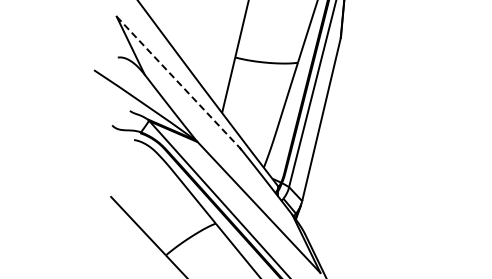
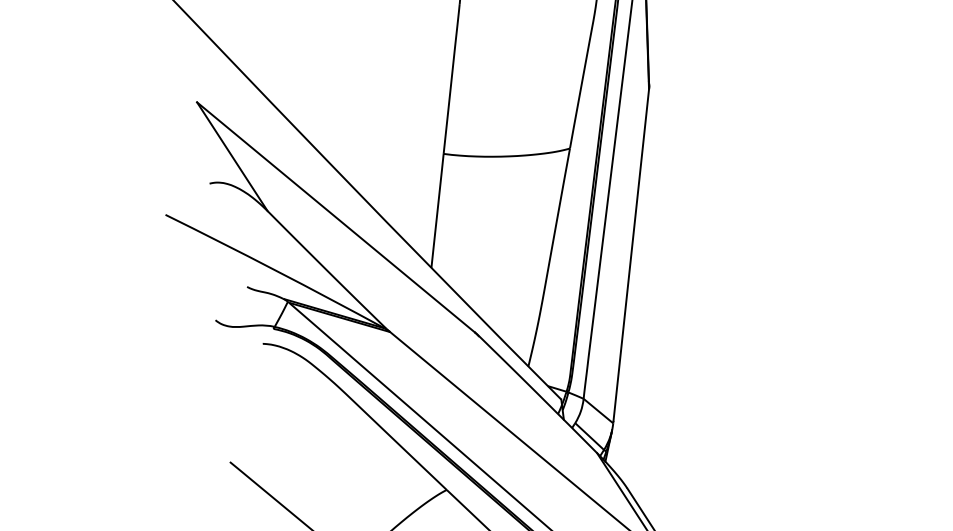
line: (178, 82) -> (336, 218), dashed -> solid

